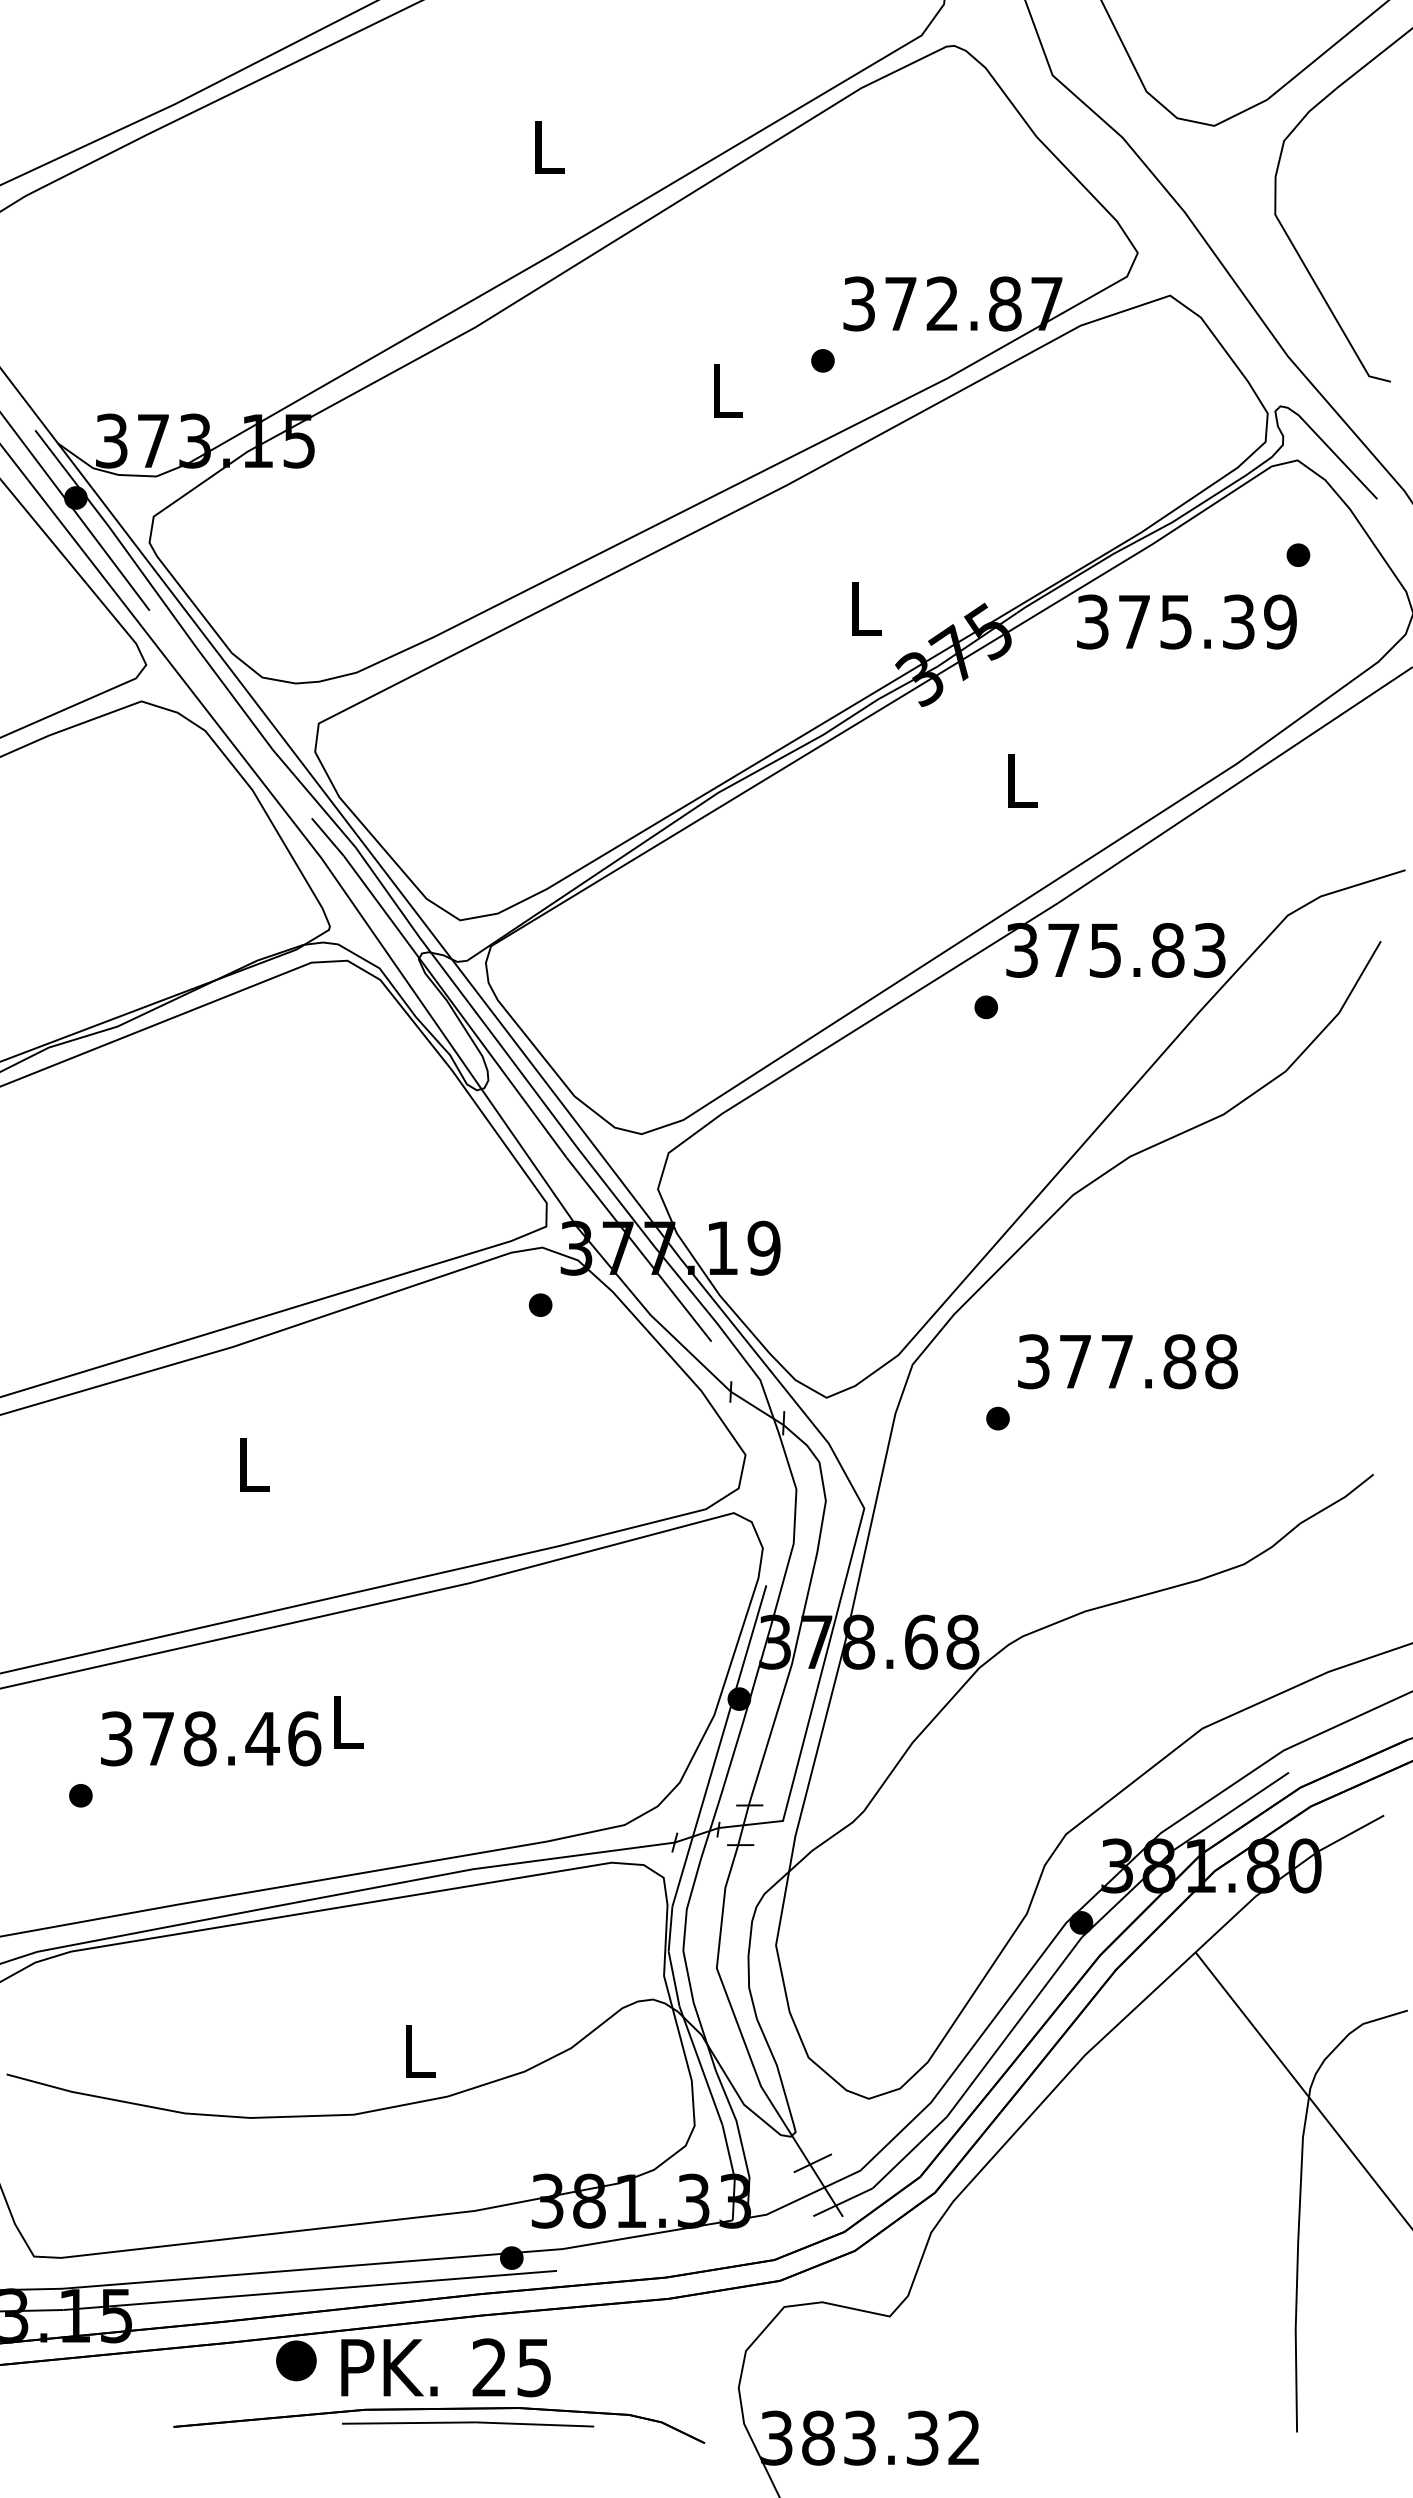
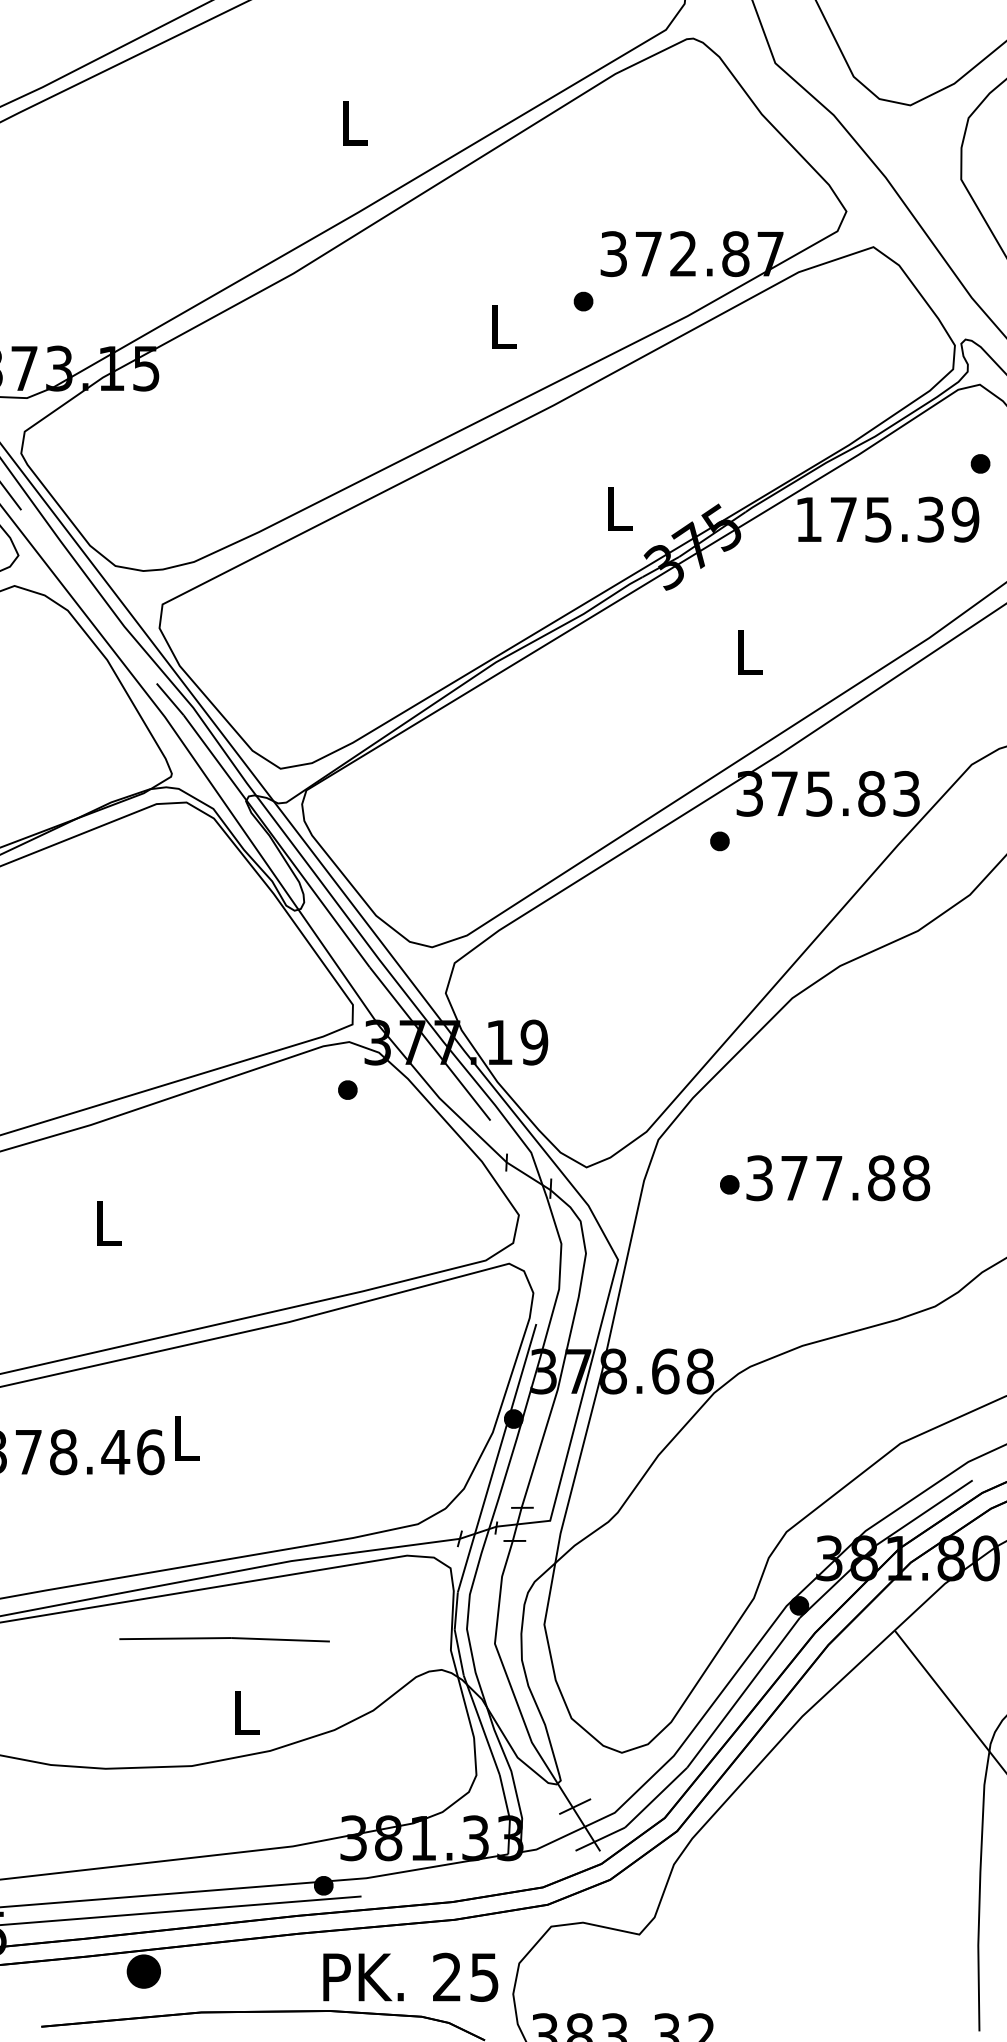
text: (1092, 621) -> (808, 519), 375.39 -> 175.39
text: (1127, 1361) -> (837, 1178), moved
text: (445, 2367) -> (410, 1977), moved
line: (468, 2423) -> (224, 1638), moved

